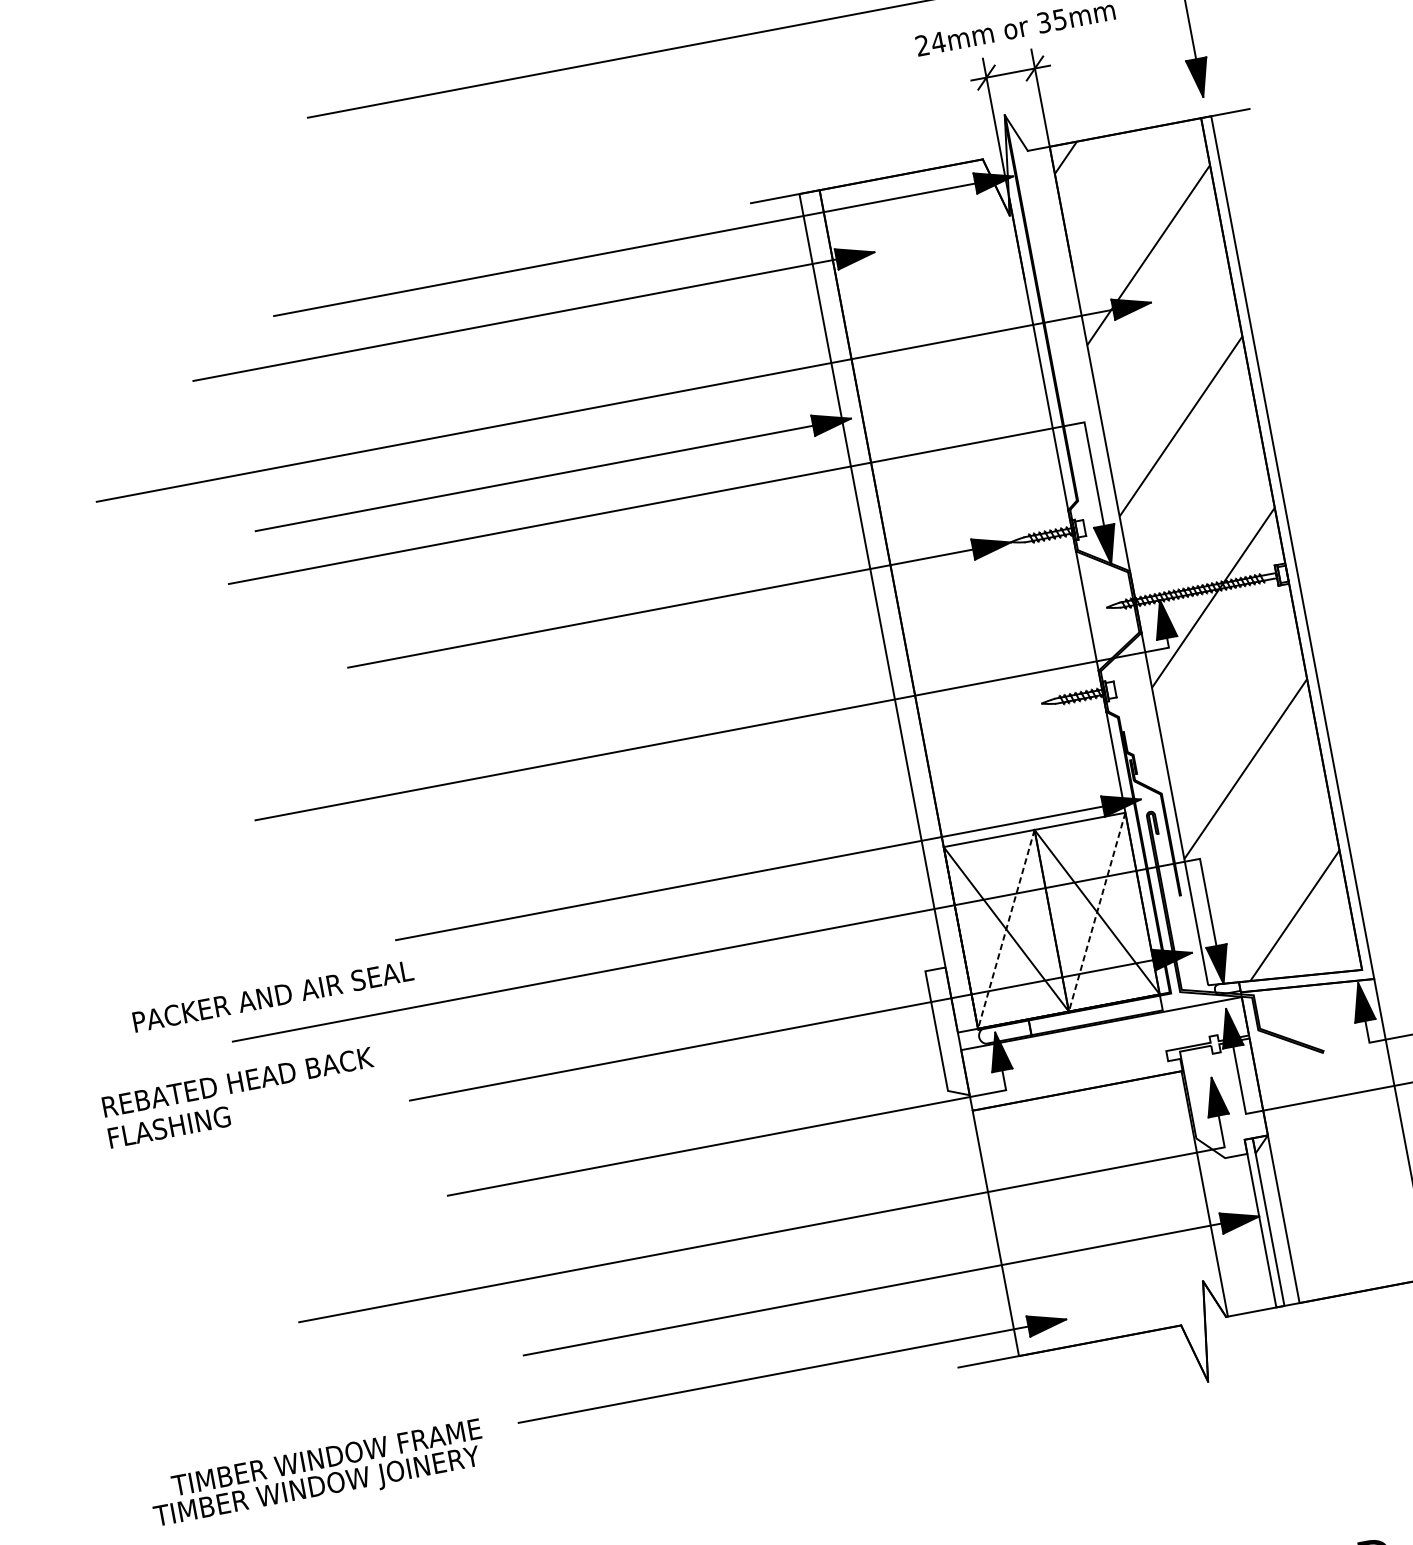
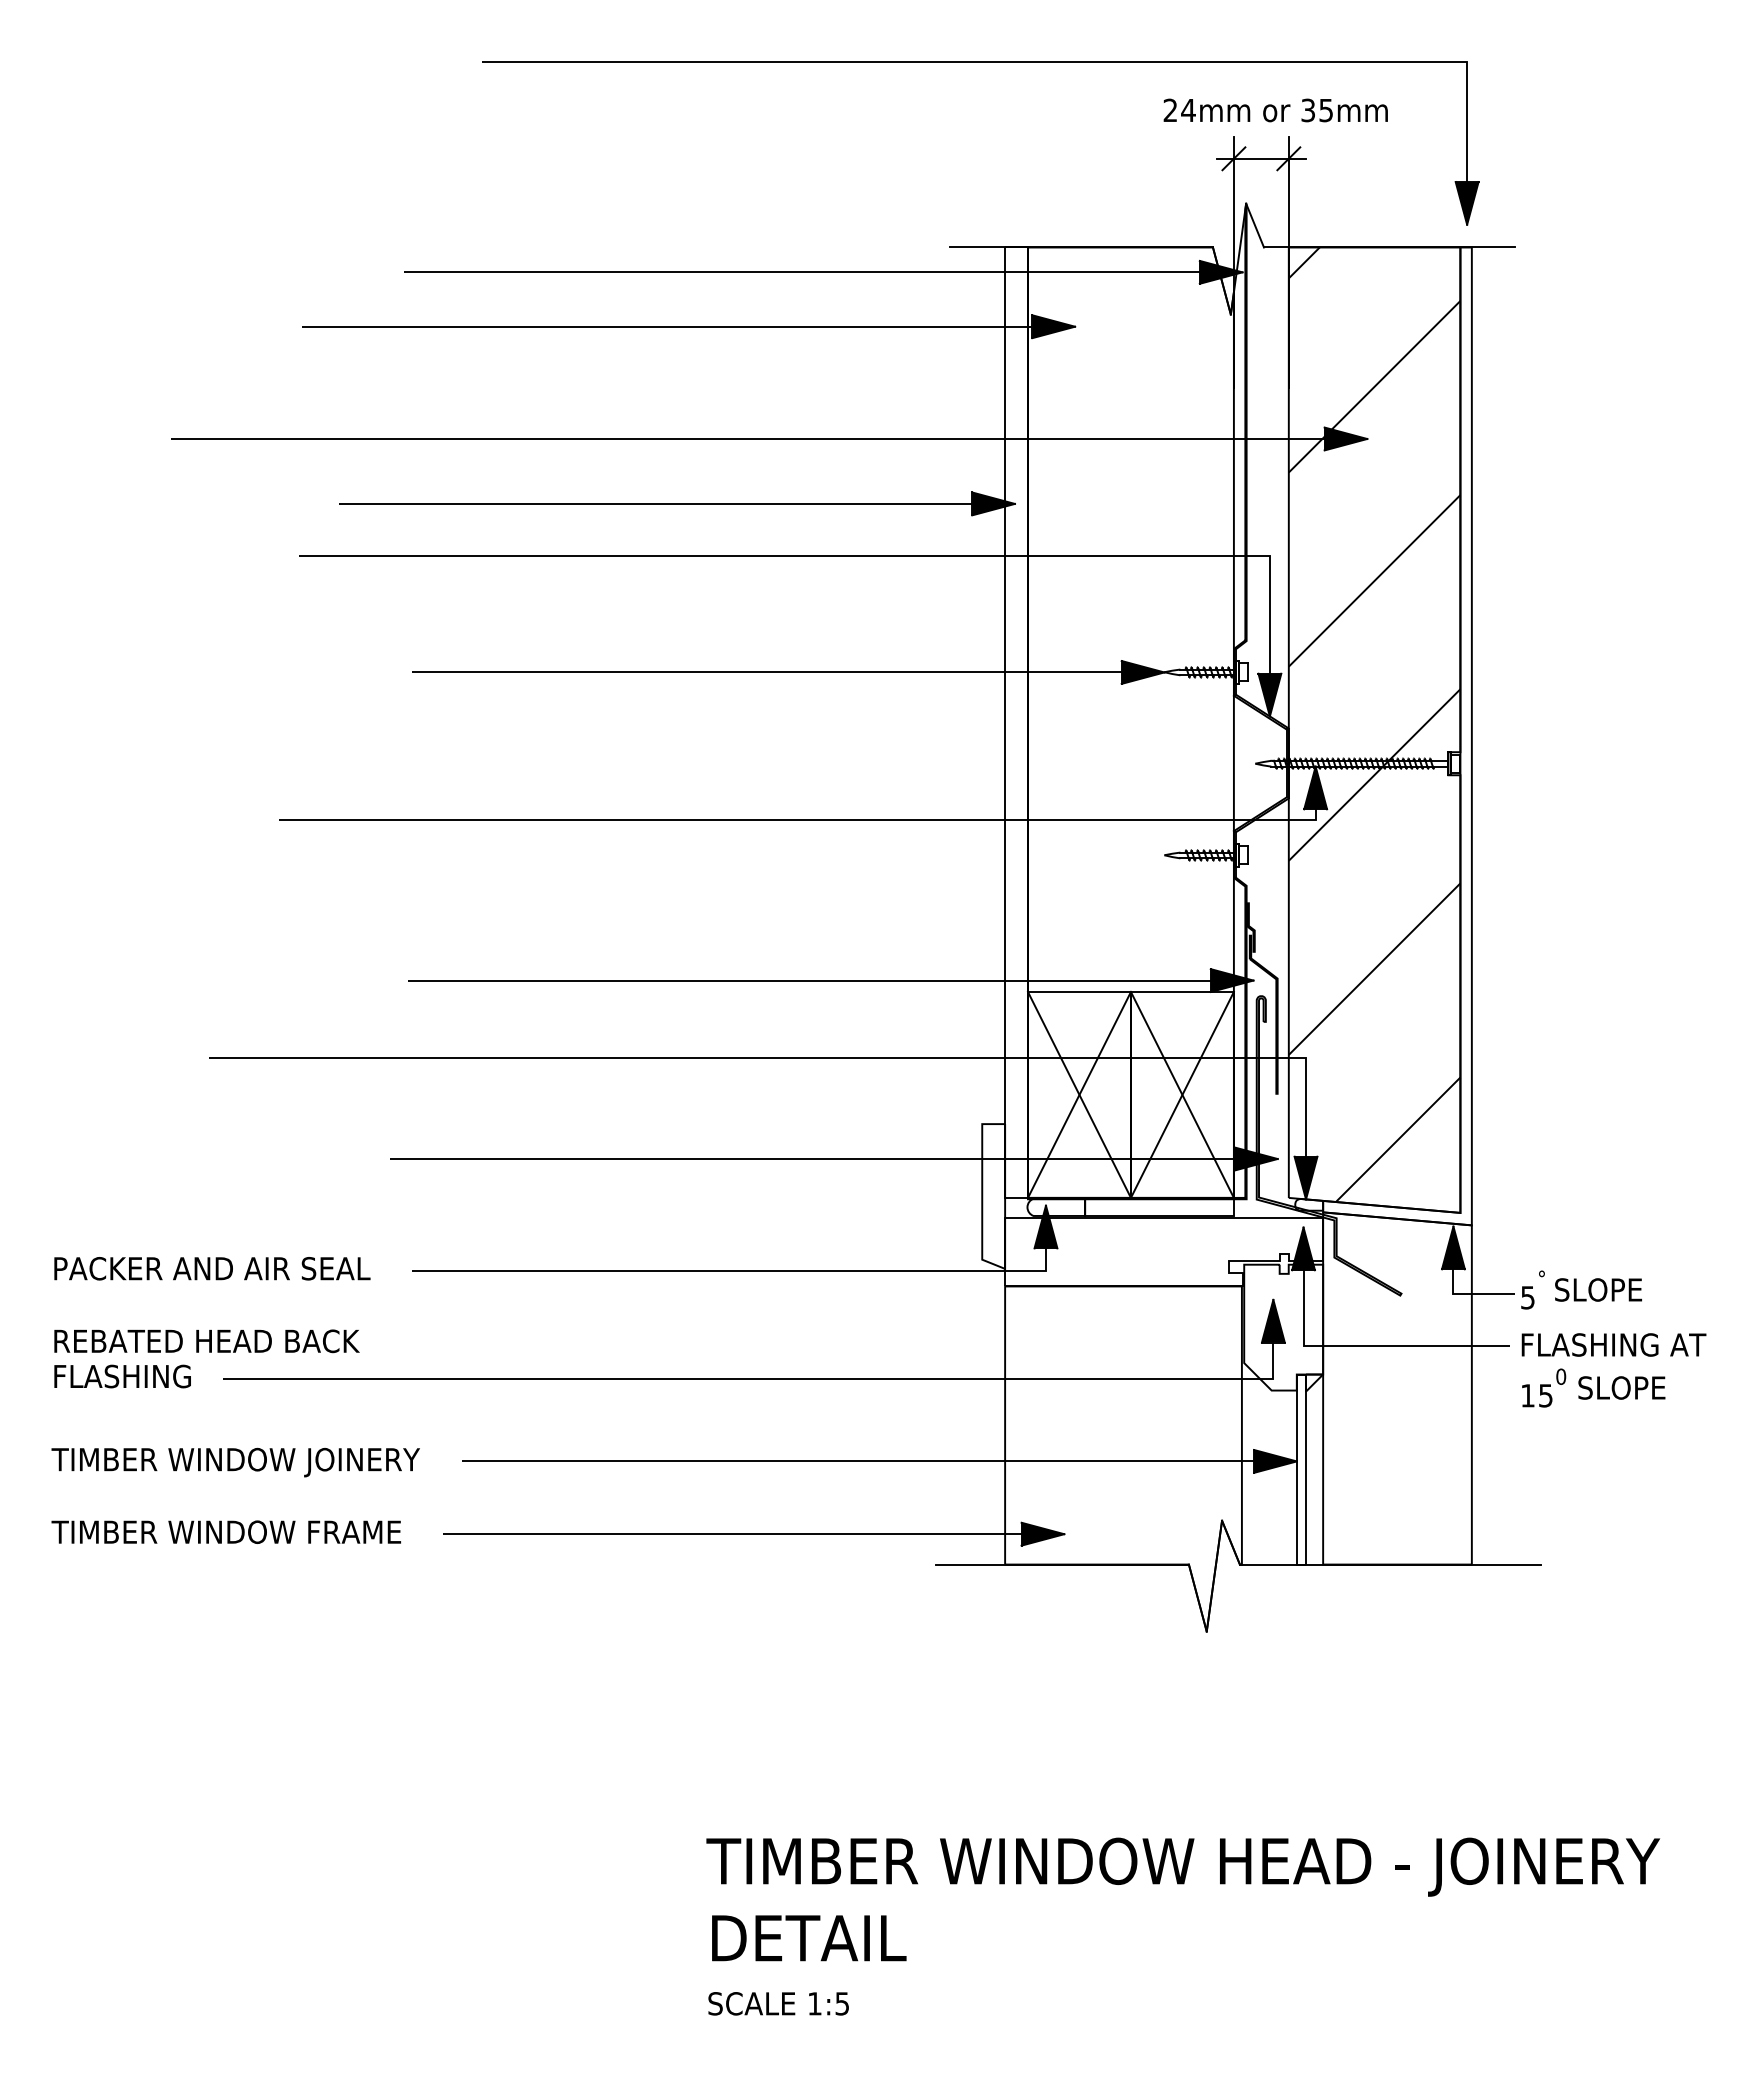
line: (1097, 912) -> (1182, 1095), dashed -> solid
line: (1006, 929) -> (1079, 1095), dashed -> solid
text: (273, 996) -> (212, 1268), moved
text: (240, 1097) -> (206, 1358), moved
text: (317, 1488) -> (235, 1462), moved

